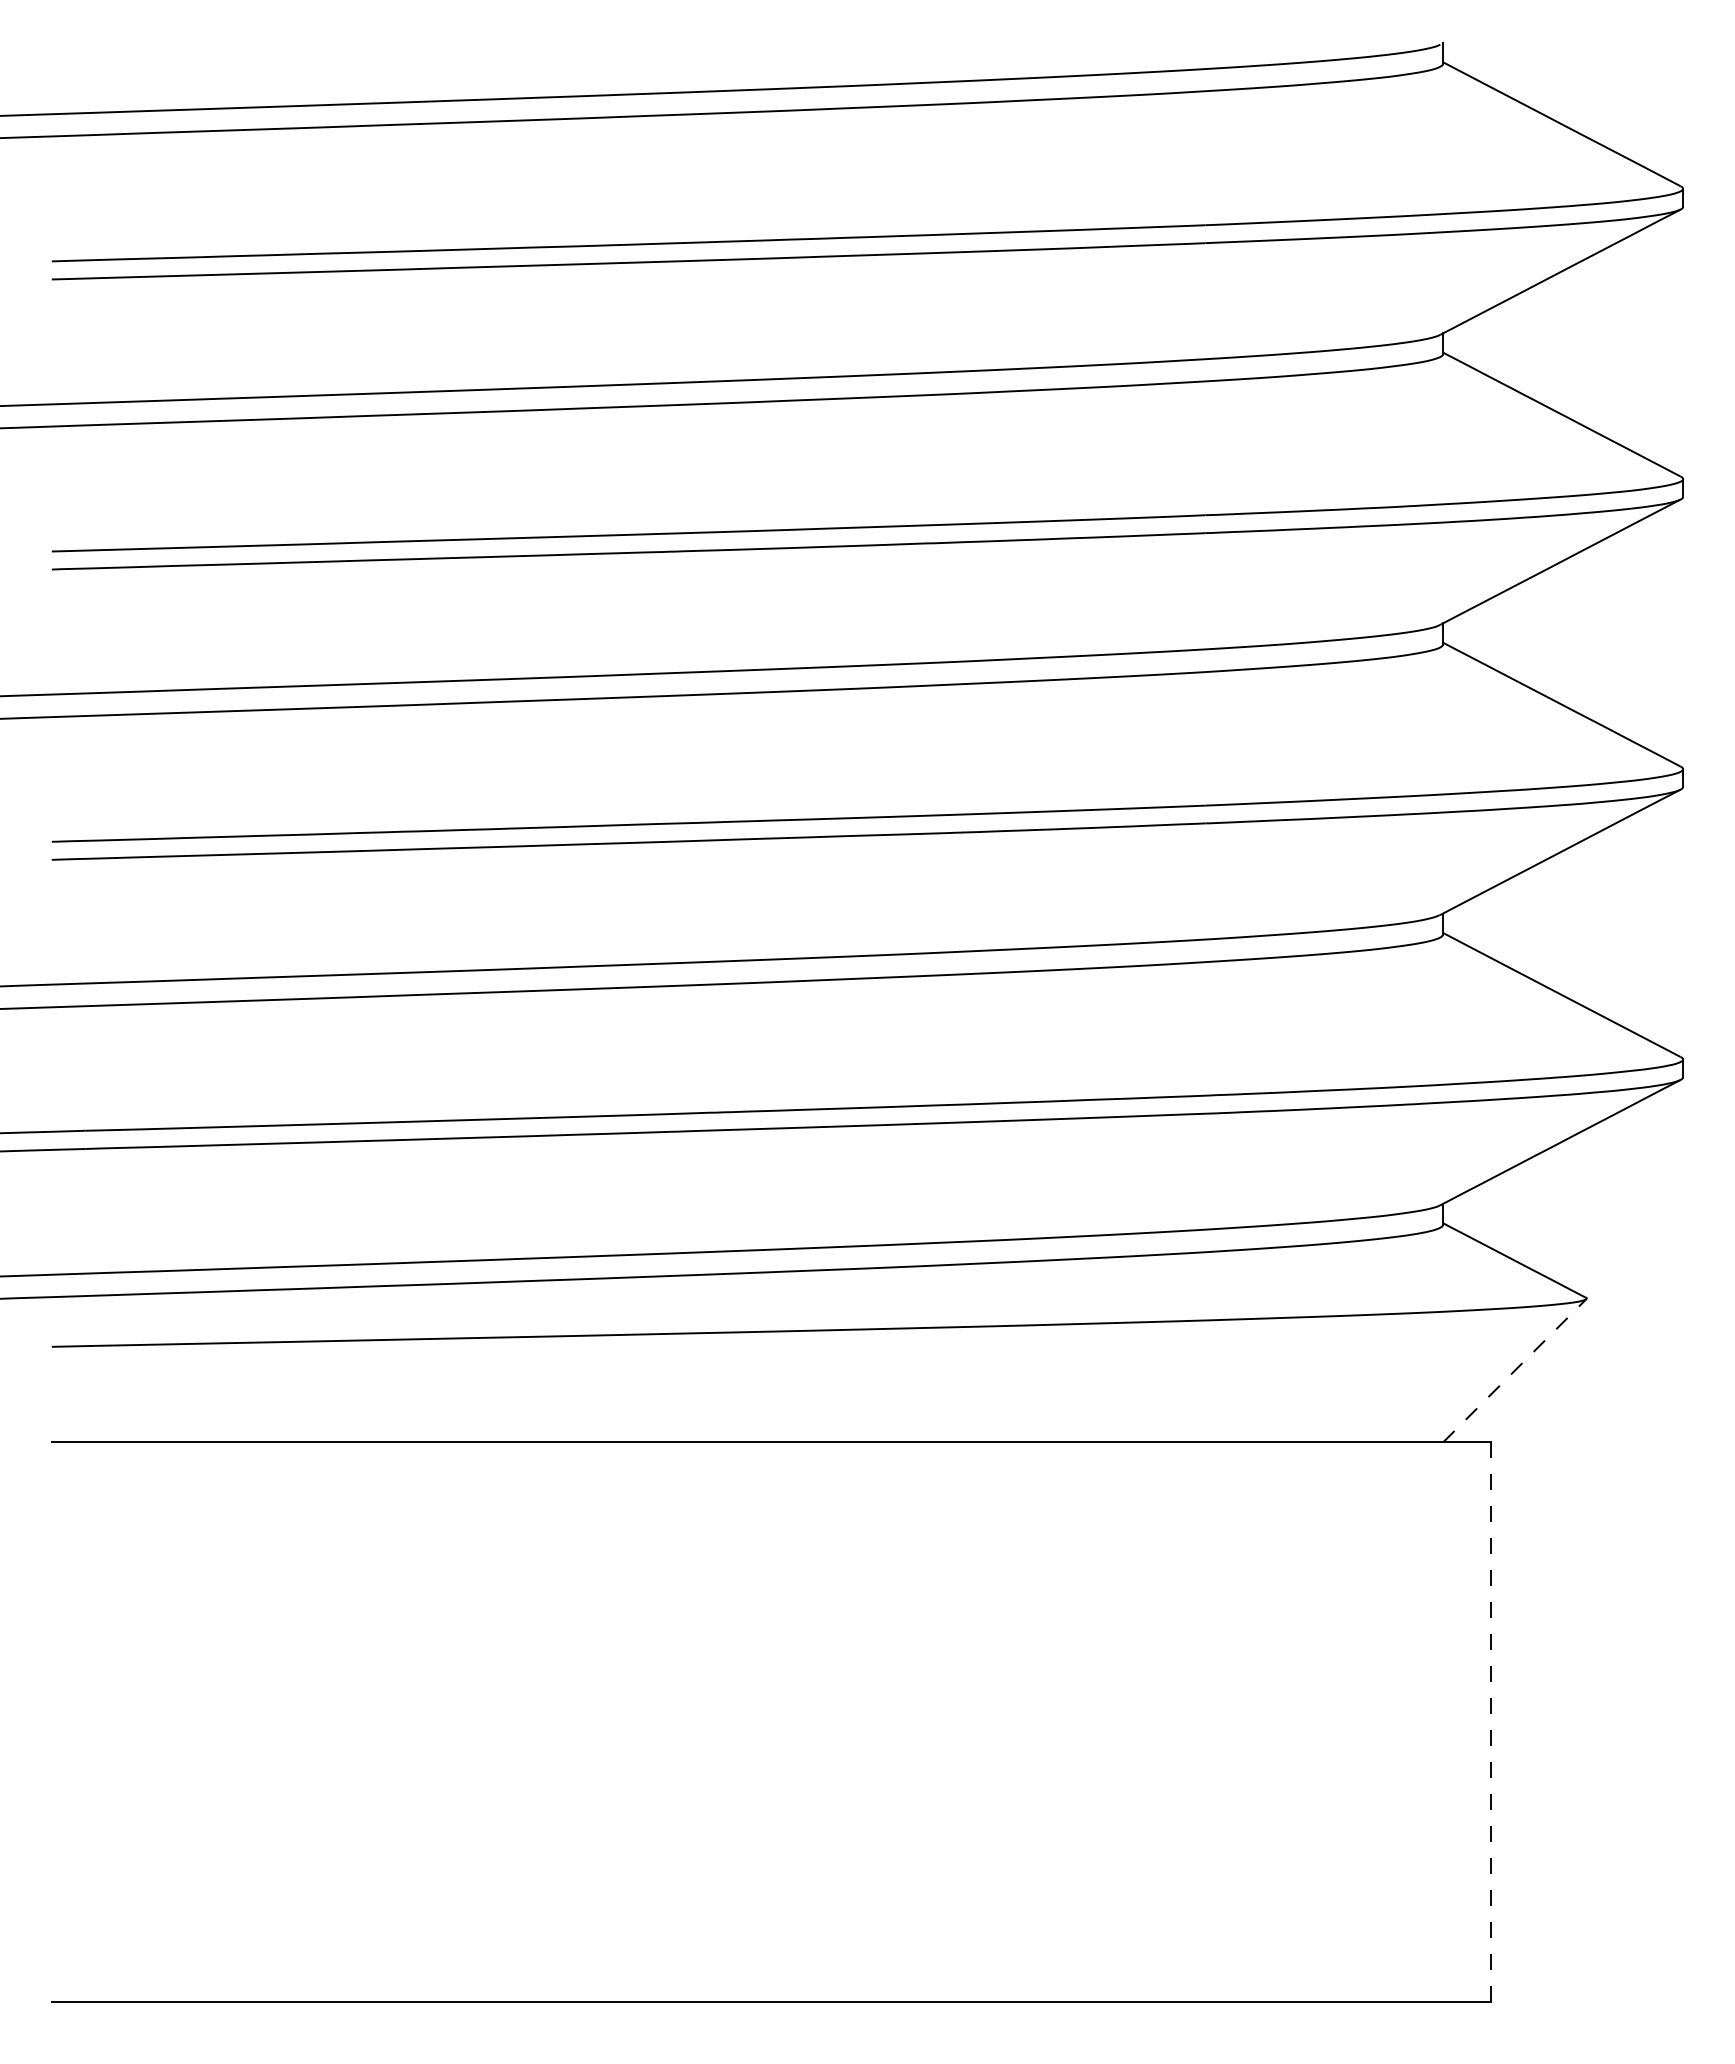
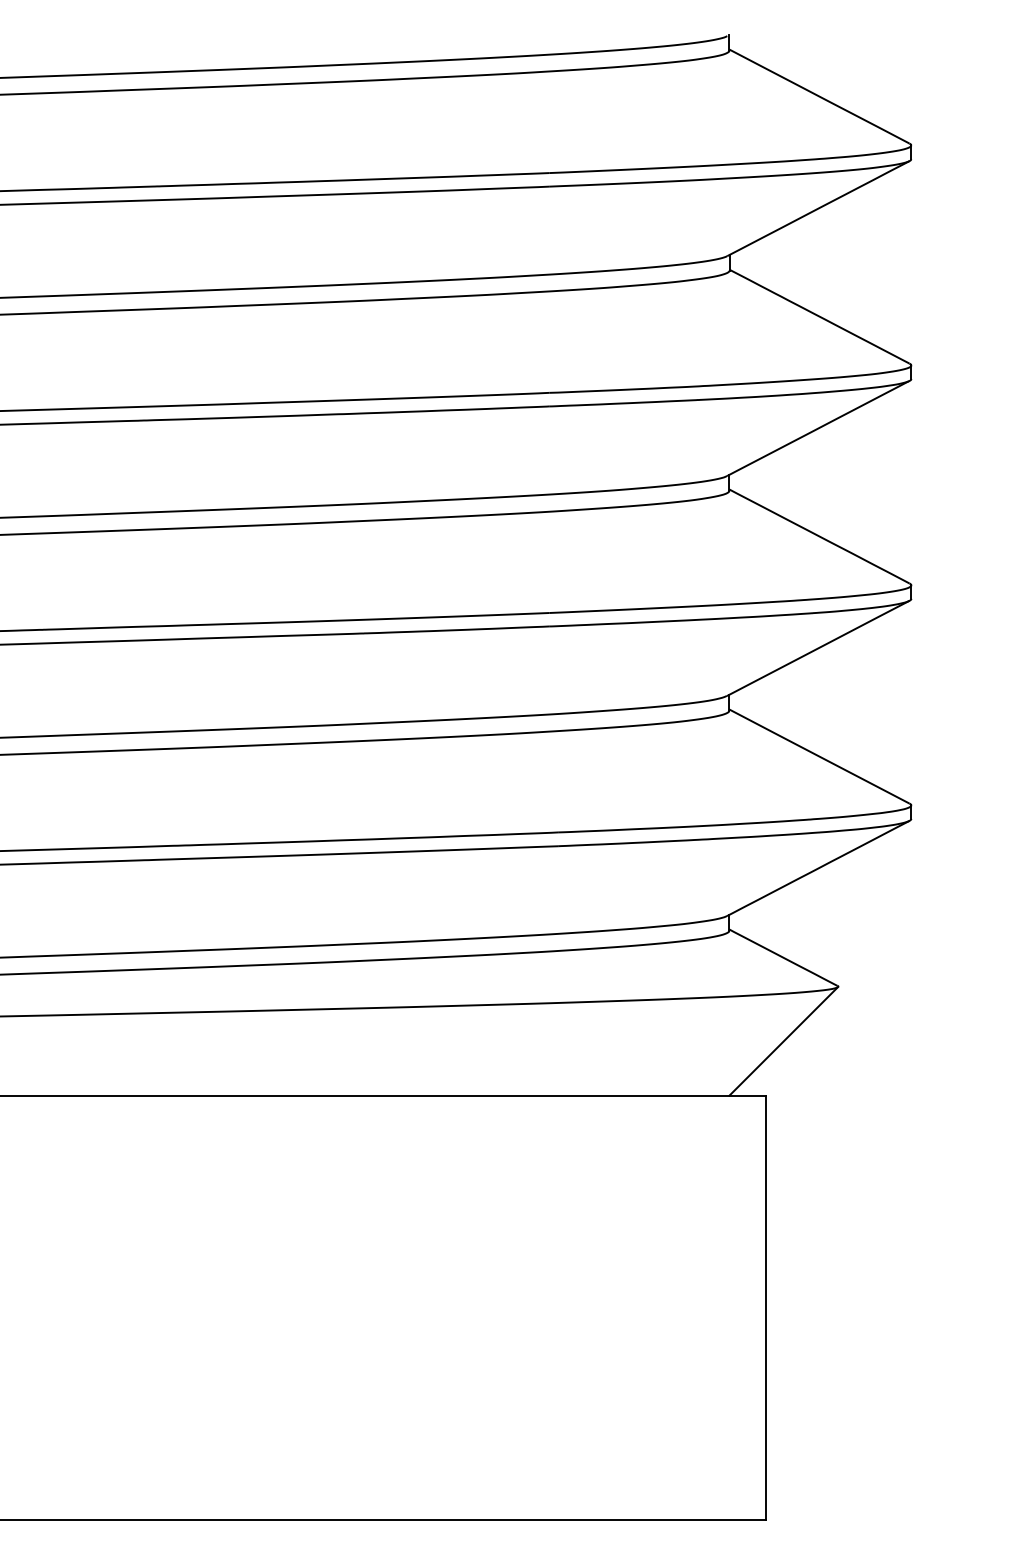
line: (1515, 1370) -> (784, 1041), dashed -> solid
line: (1491, 1722) -> (766, 1307), dashed -> solid

